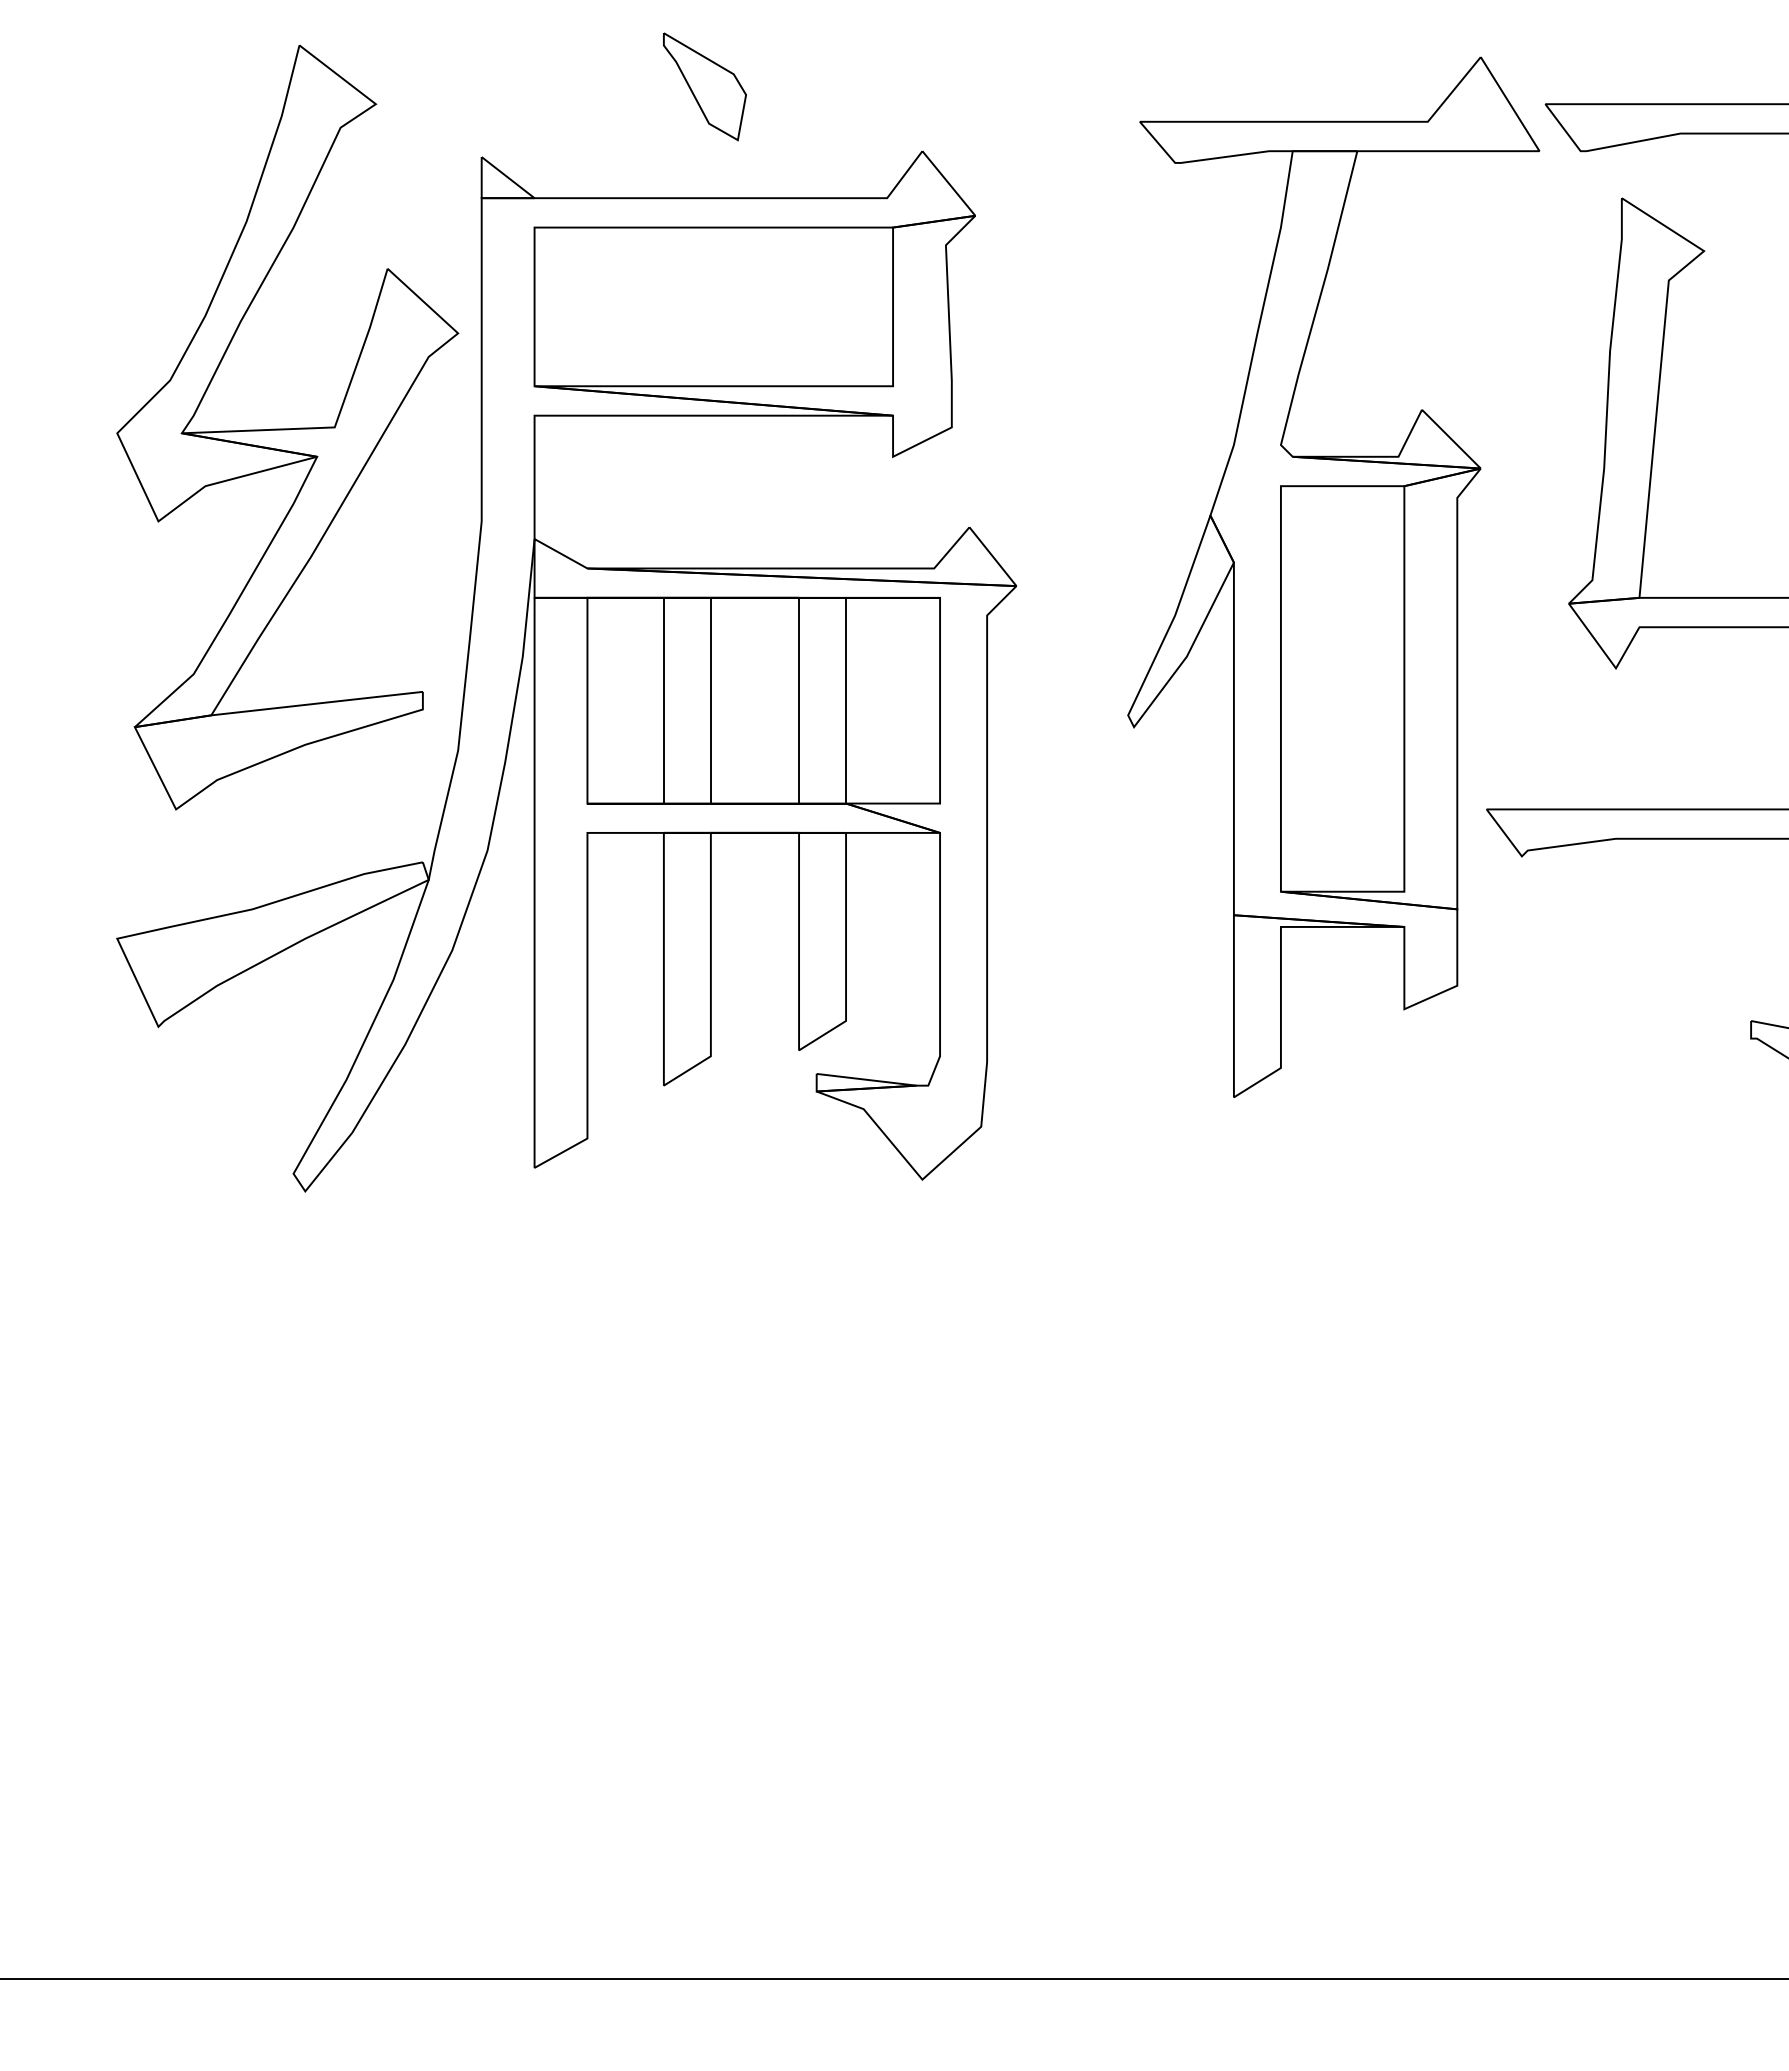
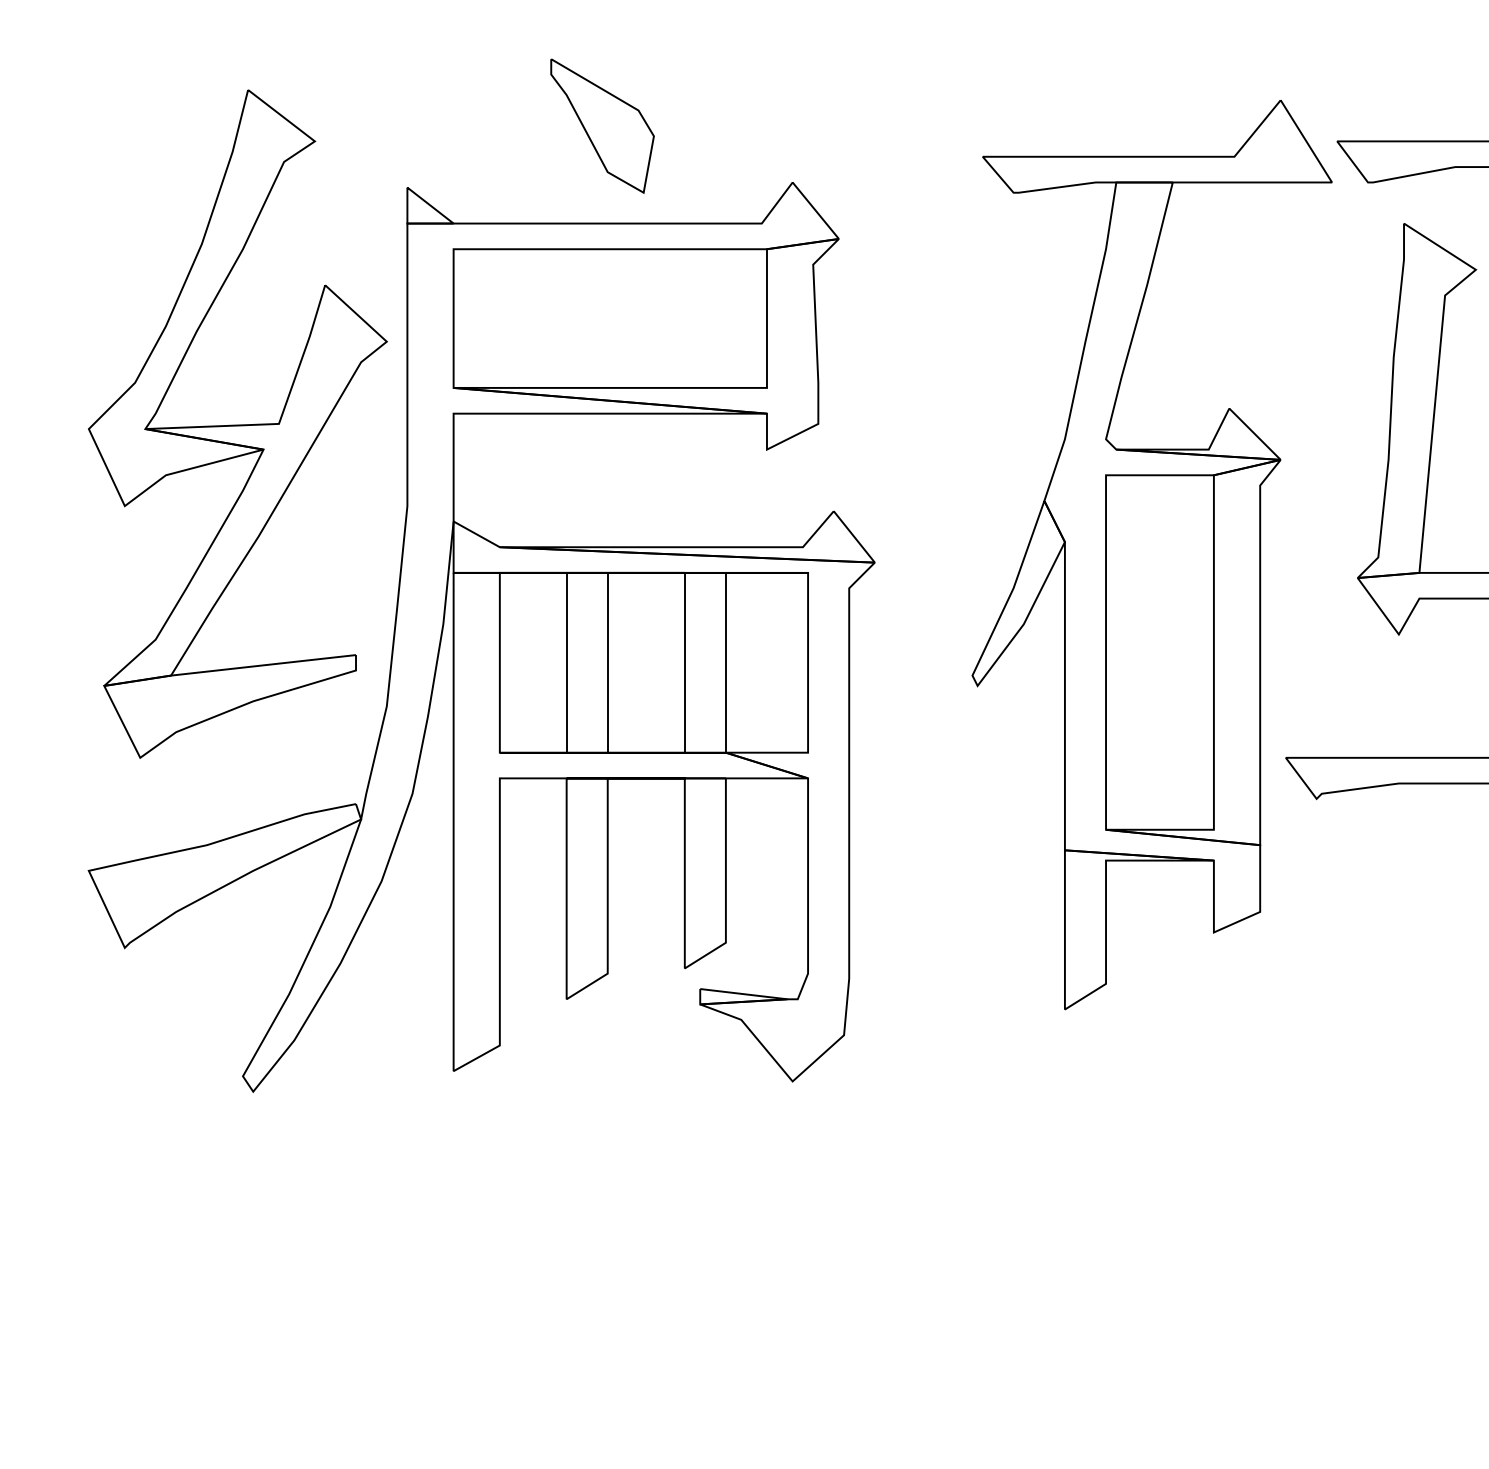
part: (704, 86) -> (602, 125), size x1.43

